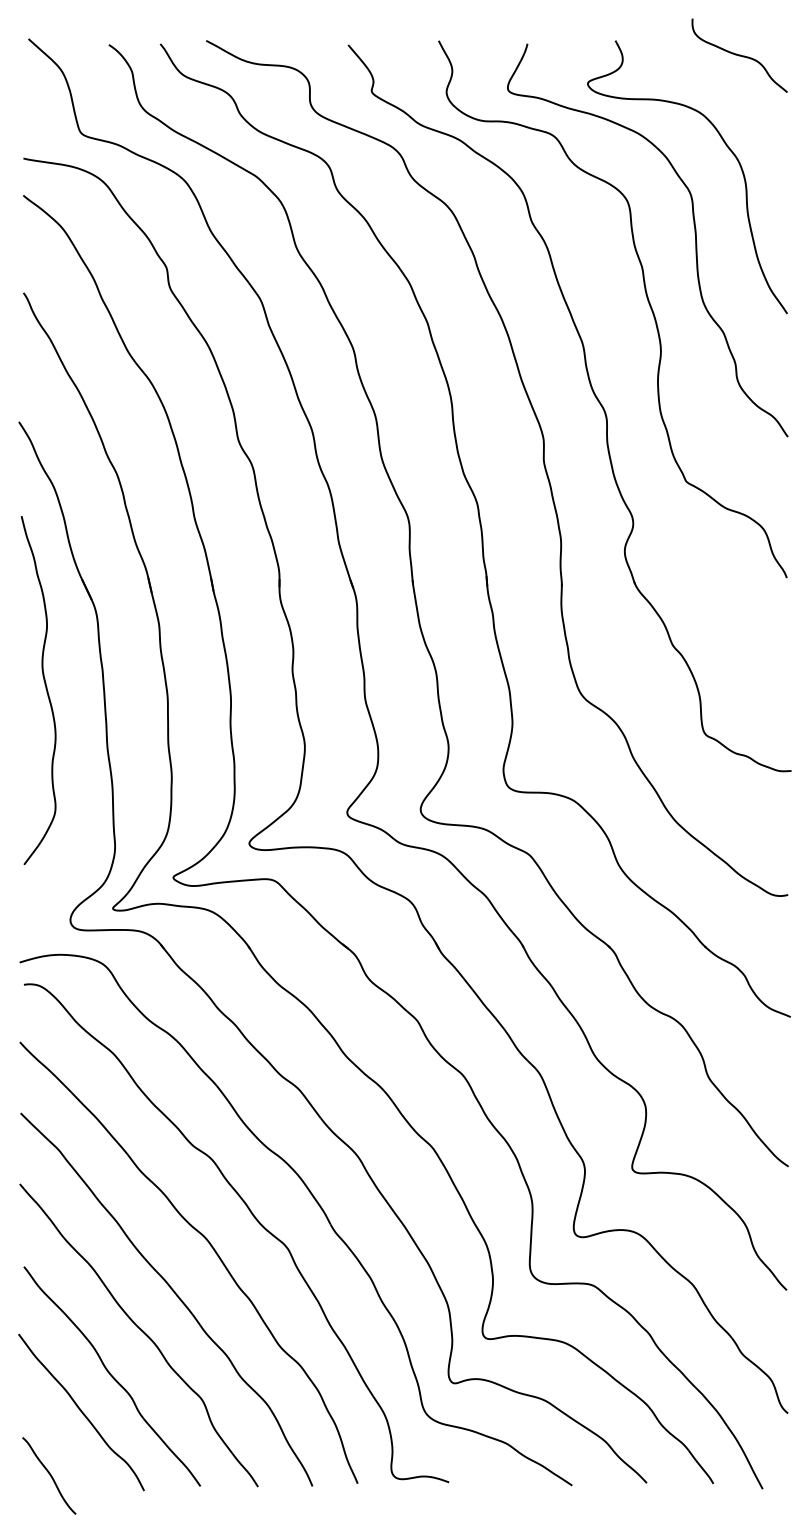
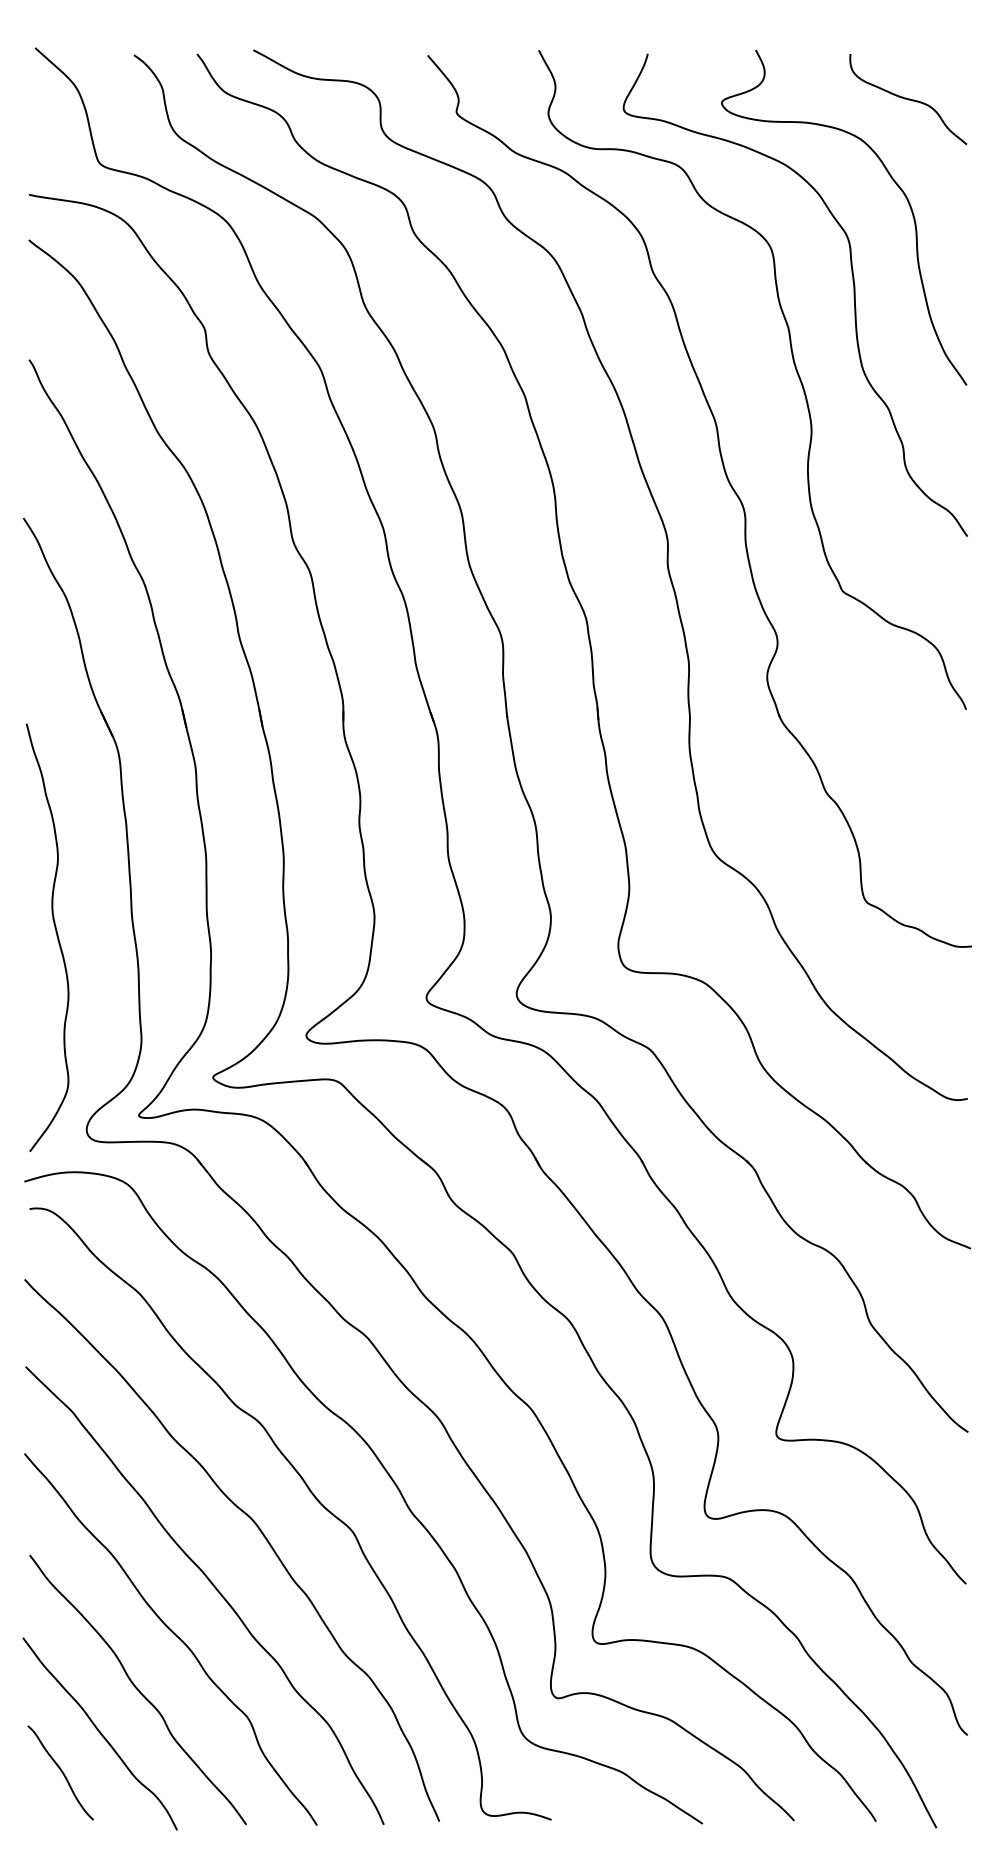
curve: (739, 55) -> (908, 99), moved
curve: (45, 689) -> (56, 936), moved
curve: (49, 1474) -> (60, 1771), moved

